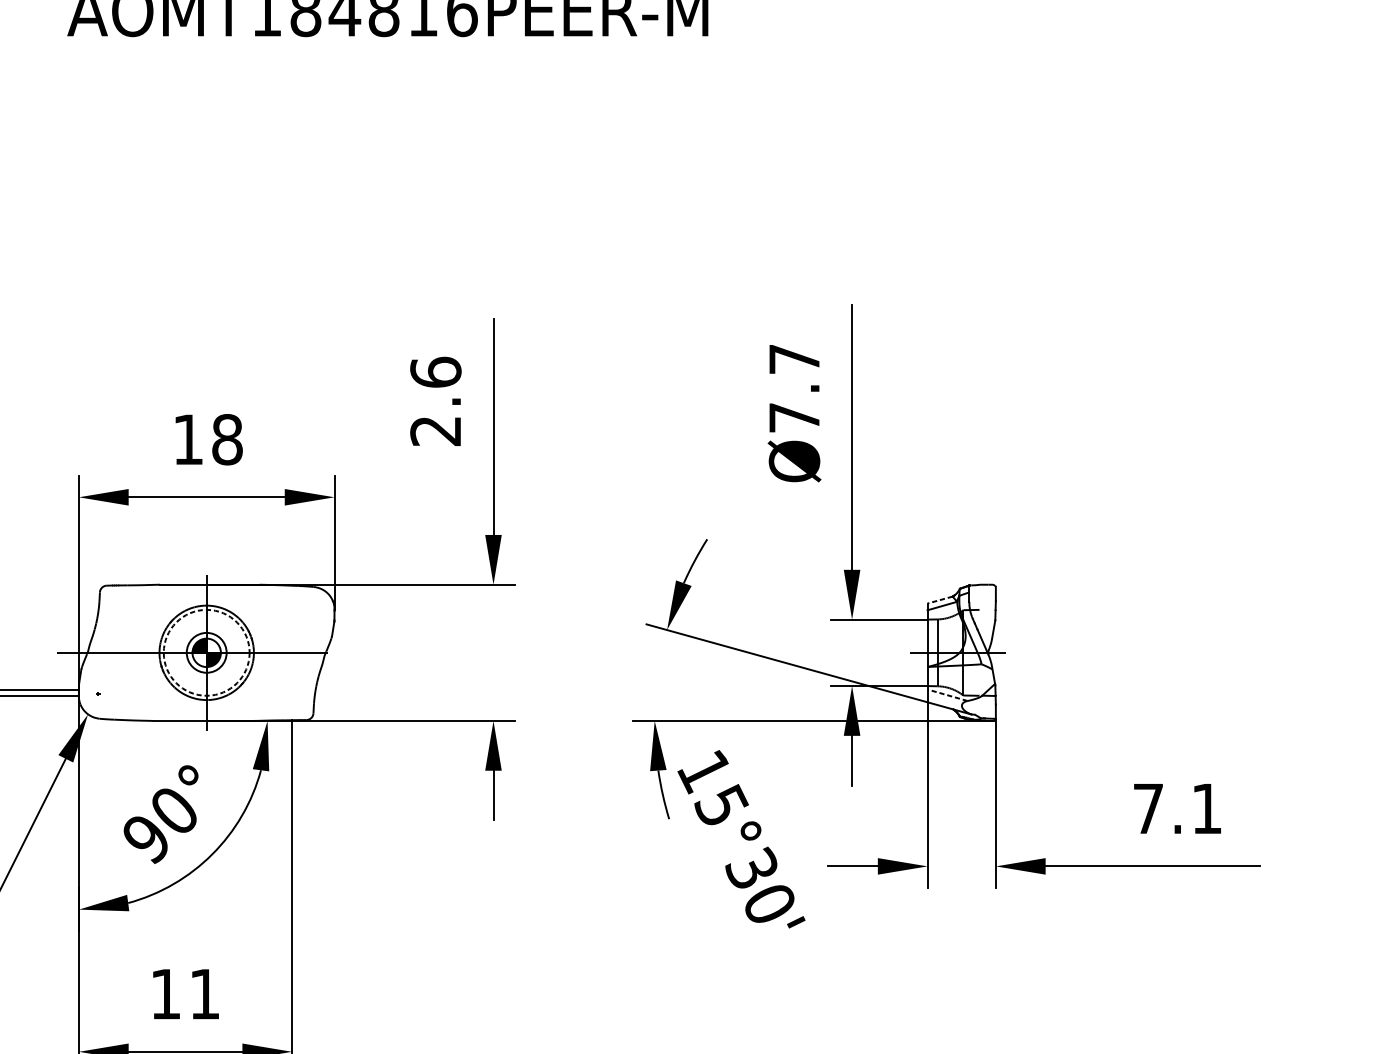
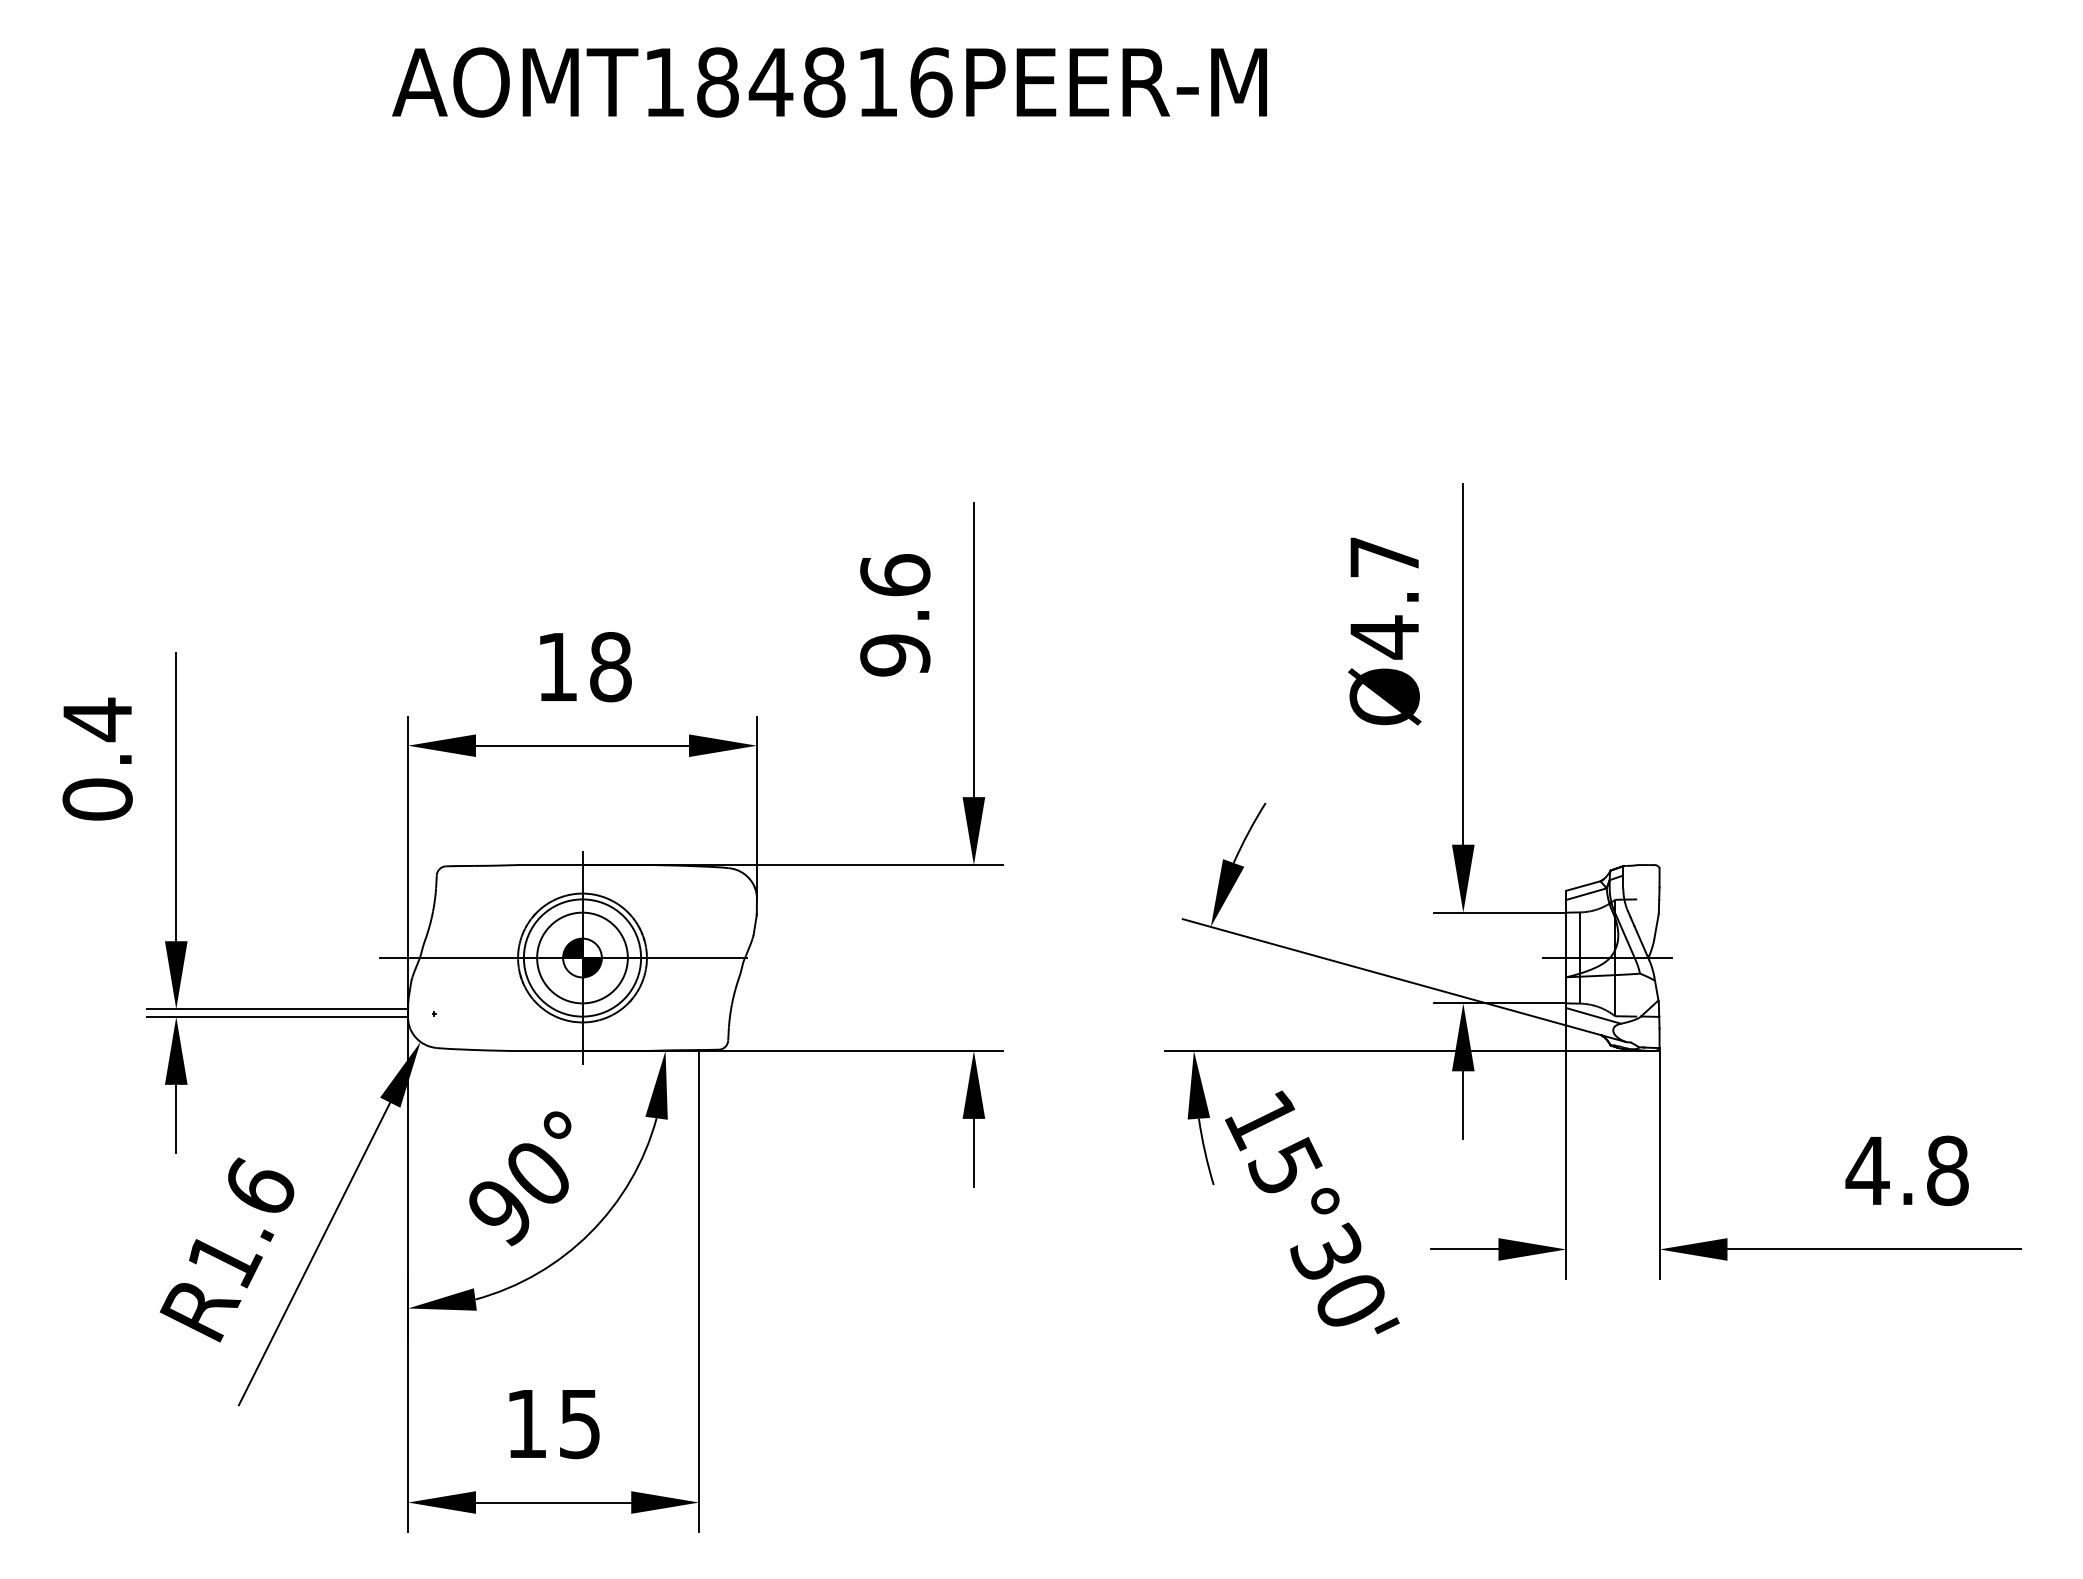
text: (794, 418) -> (1384, 637), Ø7.7 -> Ø4.7
text: (436, 431) -> (895, 655), 2.6 -> 9.6
line: (940, 600) -> (1583, 886), dashed -> solid
circle: (206, 652) -> (582, 957), dashed -> solid
circle: (206, 652) -> (582, 957), size x1.67
line: (947, 694) -> (1593, 1015), dashed -> solid
text: (1176, 808) -> (1906, 1170), 7.1 -> 4.8
text: (204, 994) -> (579, 1424), 11 -> 15

